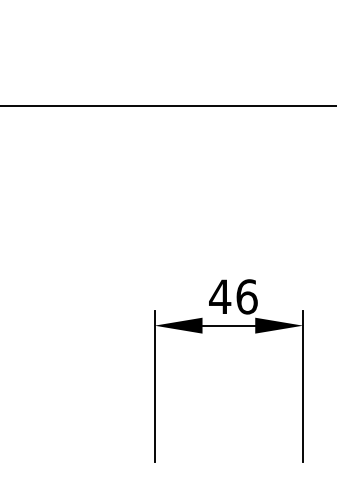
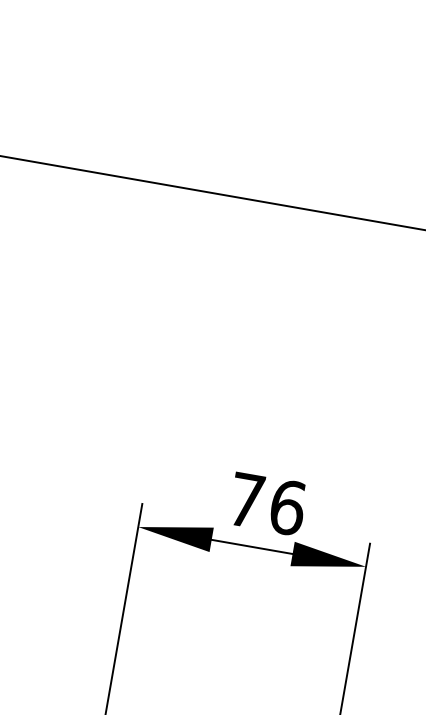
text: (220, 296) -> (247, 499), 46 -> 76

